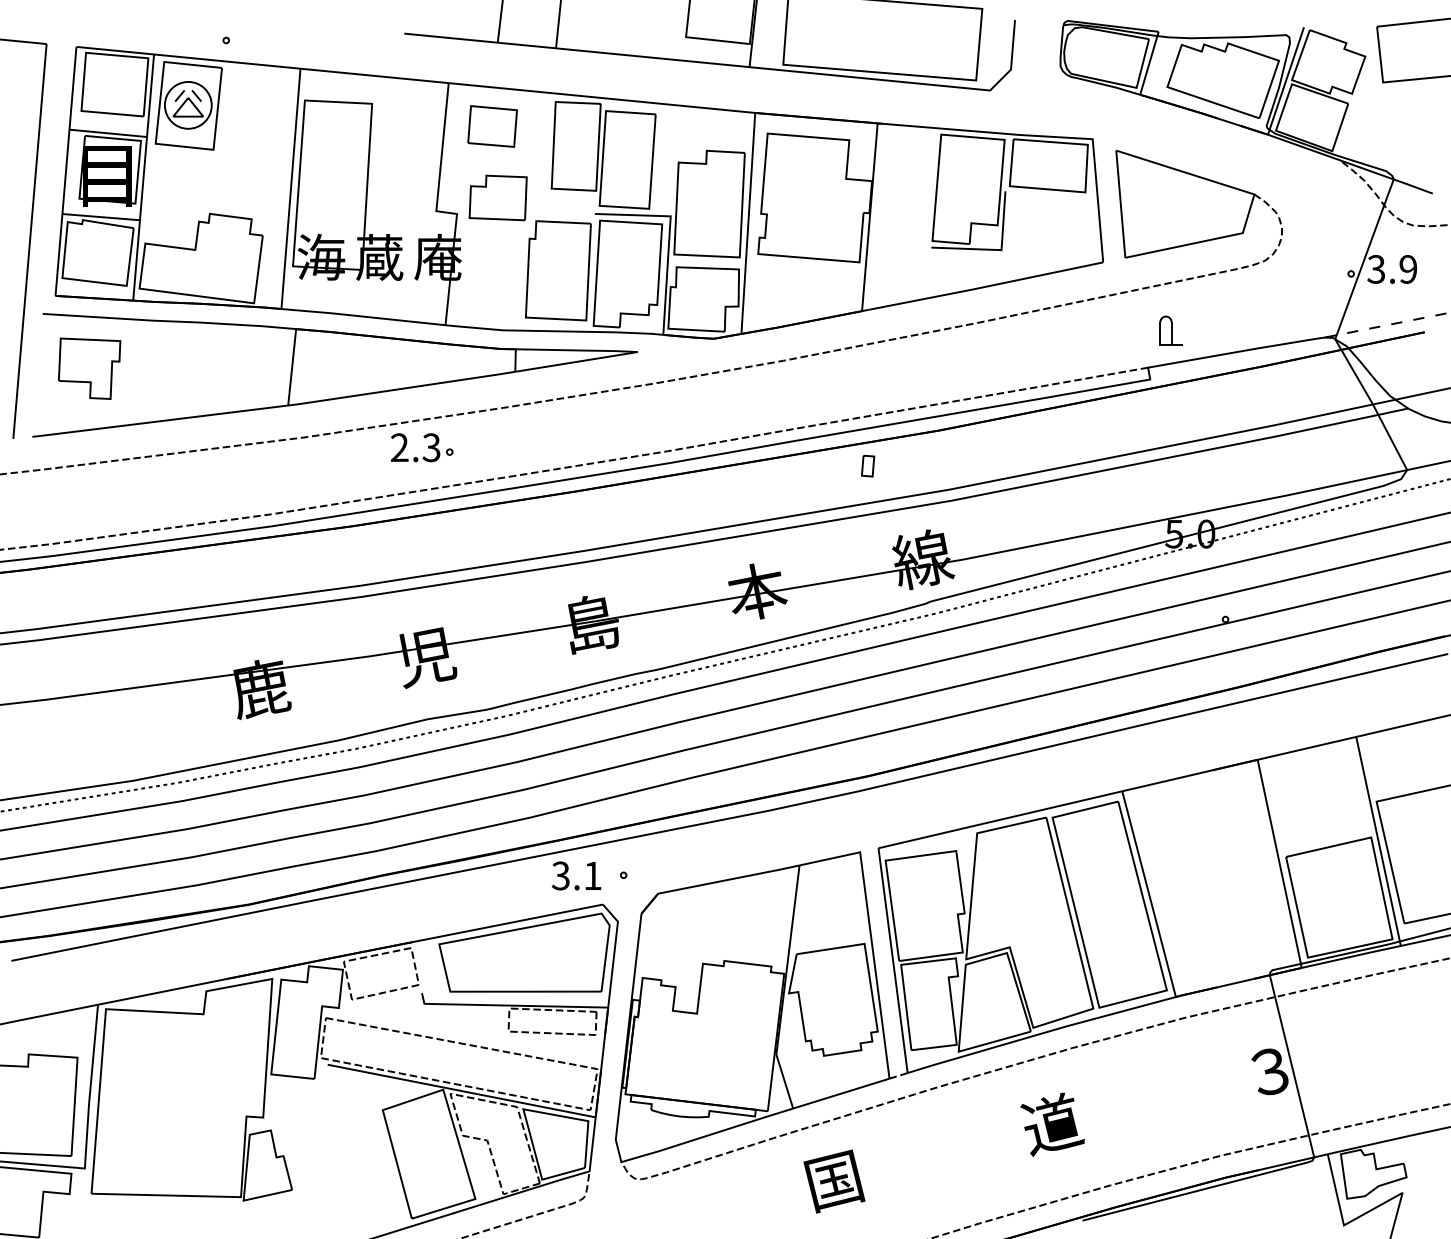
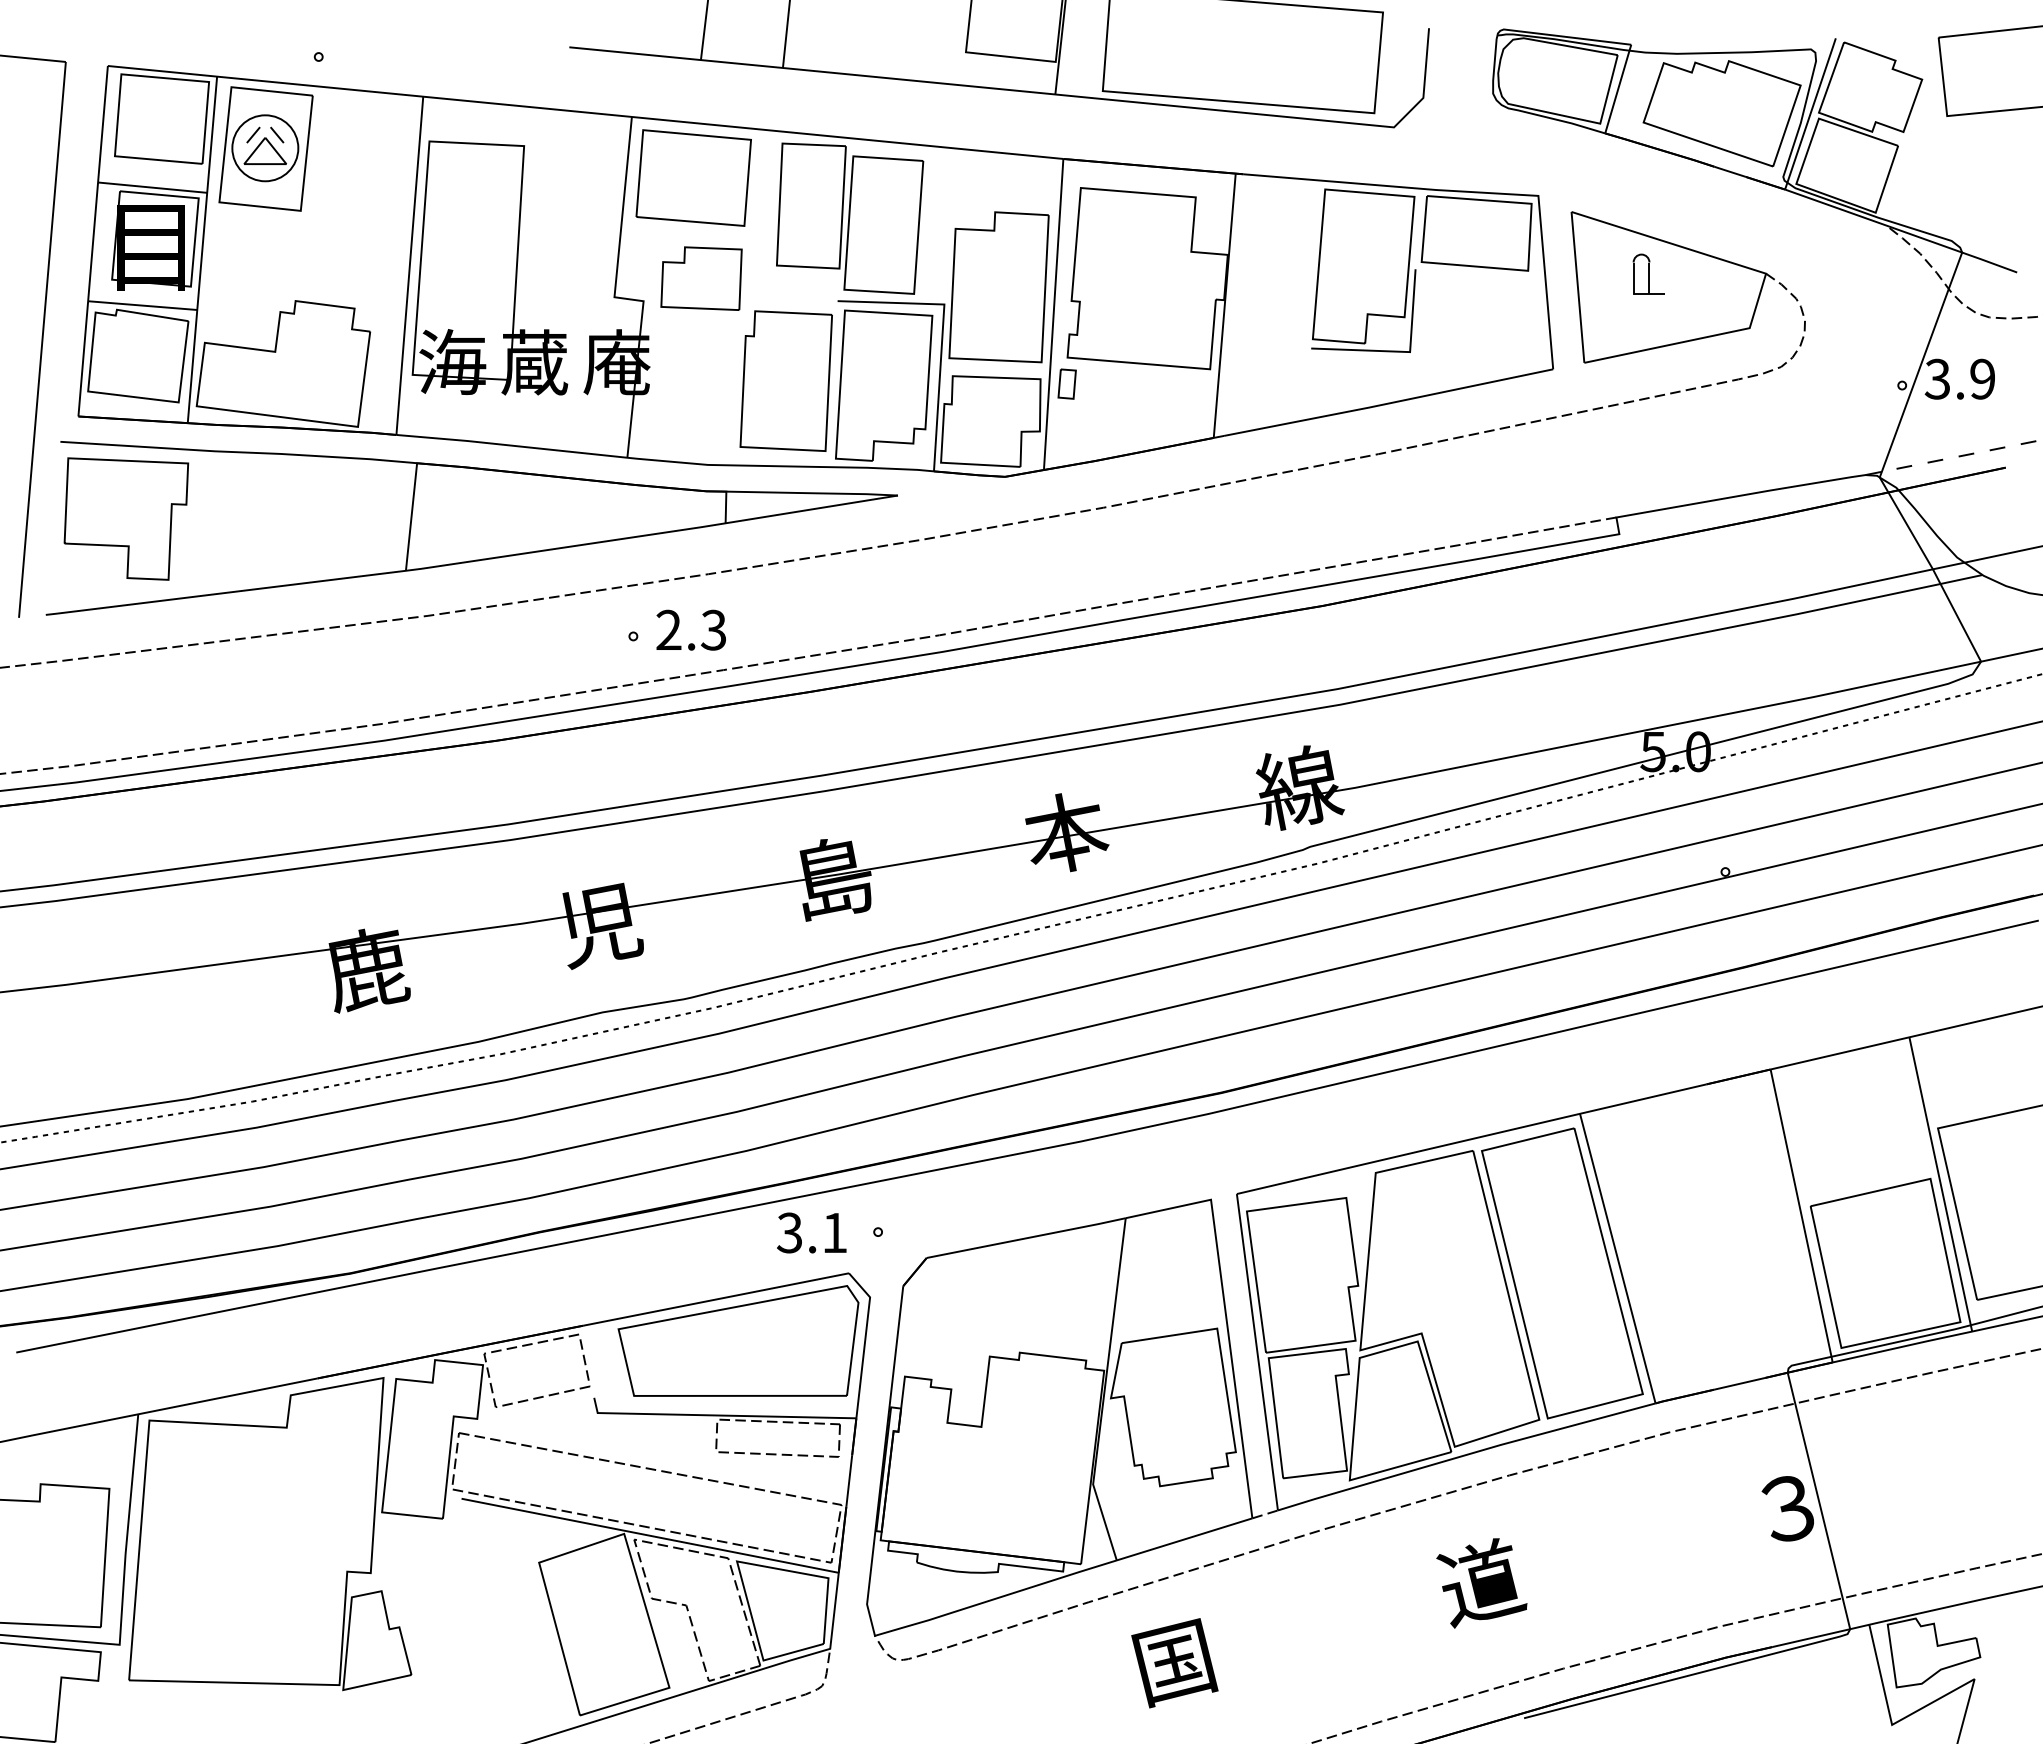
part: (492, 126) -> (693, 177), size x1.67
part: (1170, 330) -> (1648, 273), moved
part: (89, 368) -> (126, 518), size x1.43
text: (415, 447) -> (690, 629), moved
part: (867, 465) -> (1066, 383), moved

